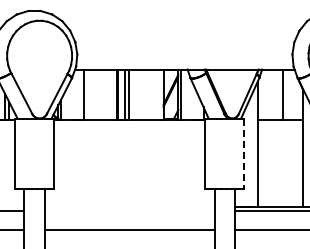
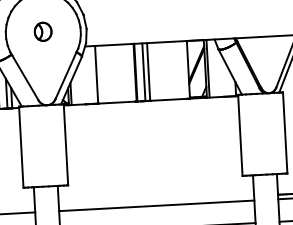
part: (39, 54) -> (43, 31), added
line: (244, 154) -> (285, 133), dashed -> solid
line: (129, 210) -> (156, 205), added

